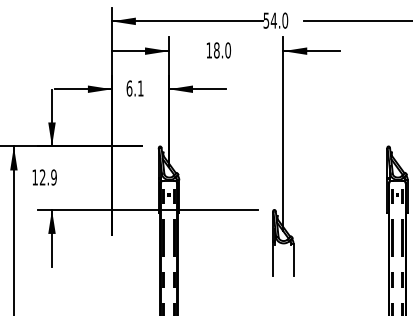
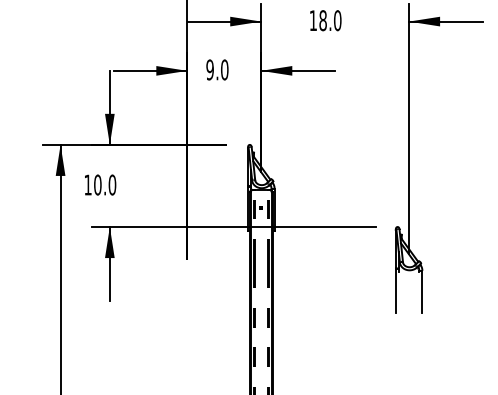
text: (134, 88) -> (216, 69), 6.1 -> 9.0
text: (47, 177) -> (104, 185), 12.9 -> 10.0

